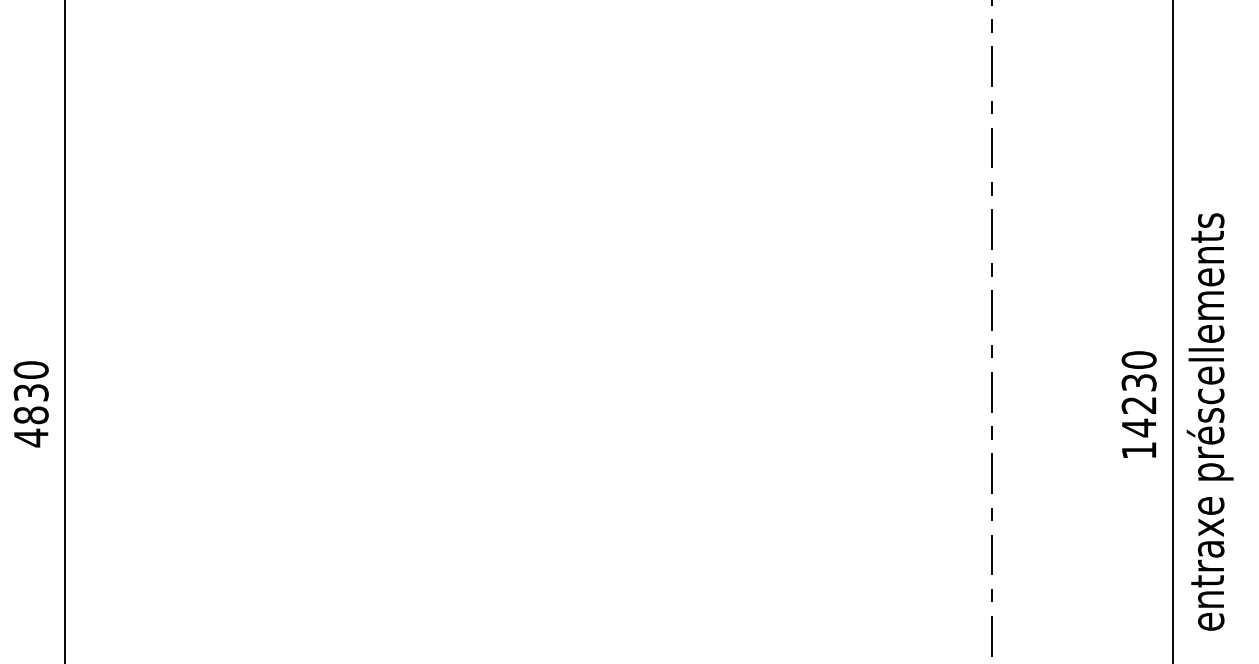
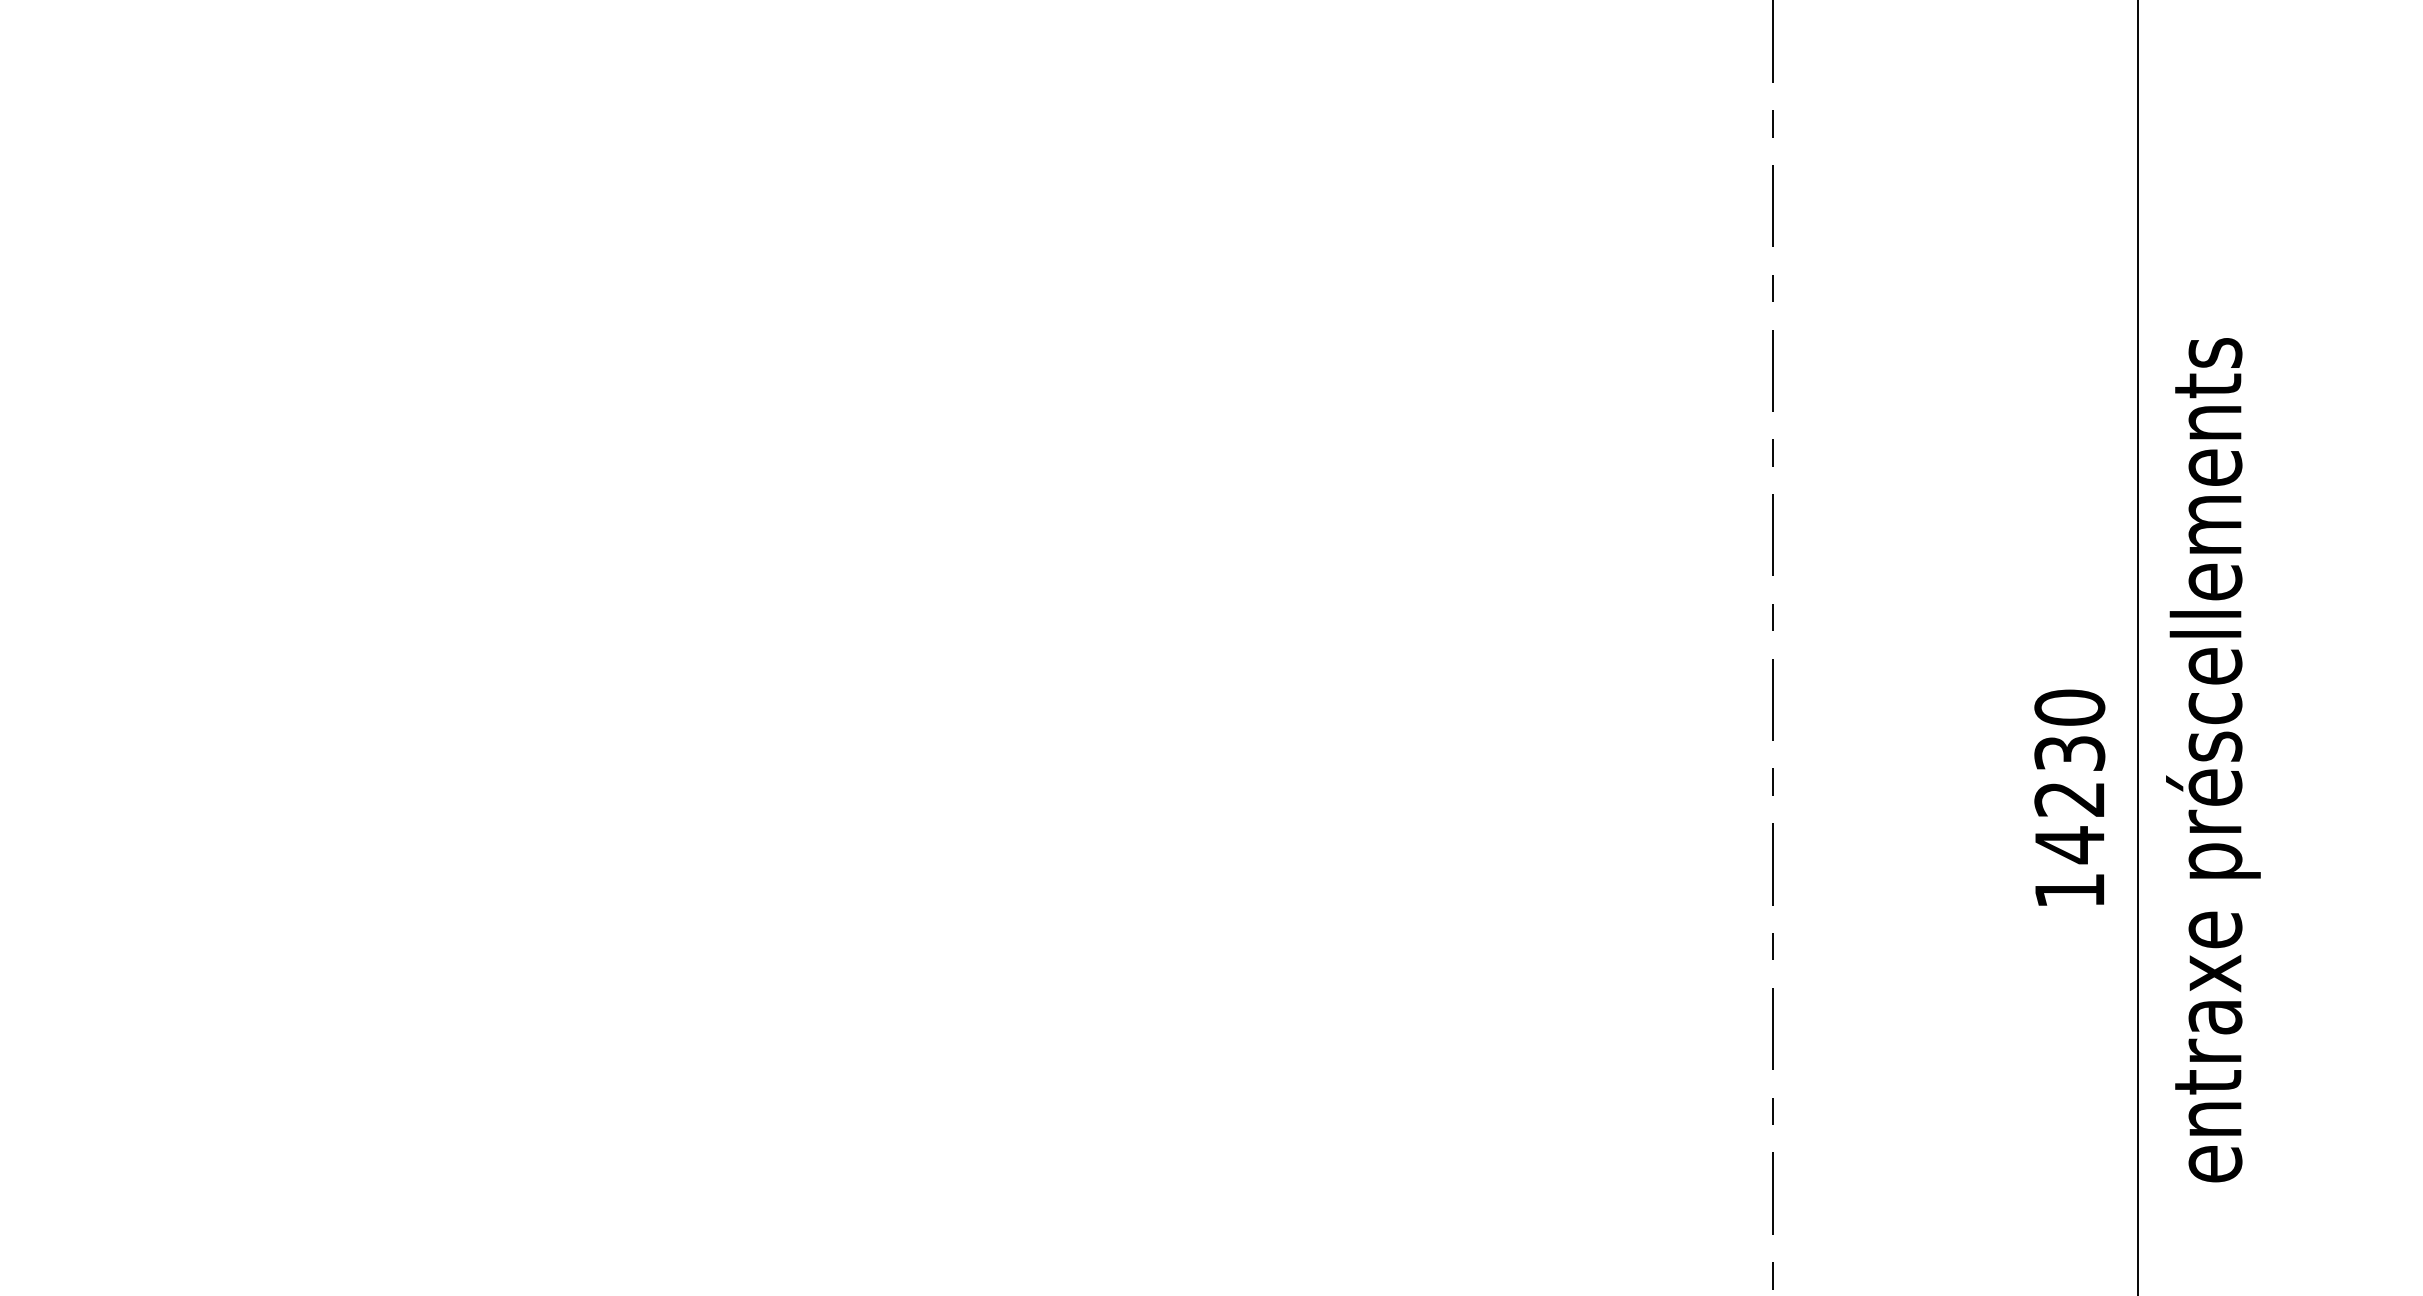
text: (1138, 404) -> (2068, 797), moved

